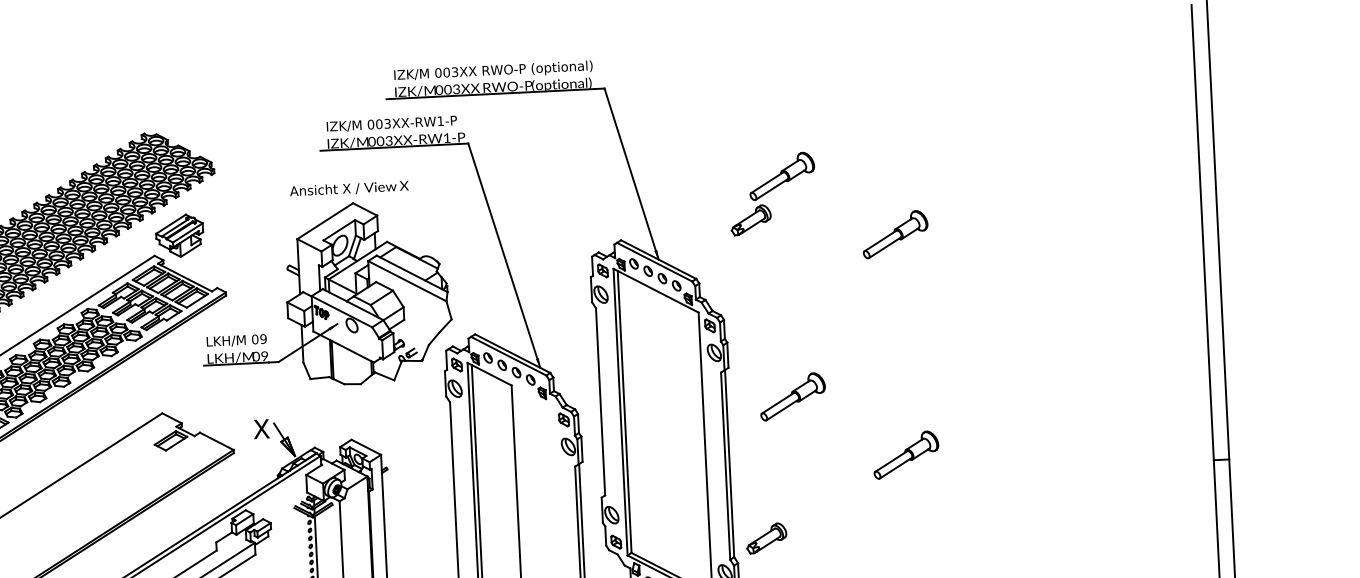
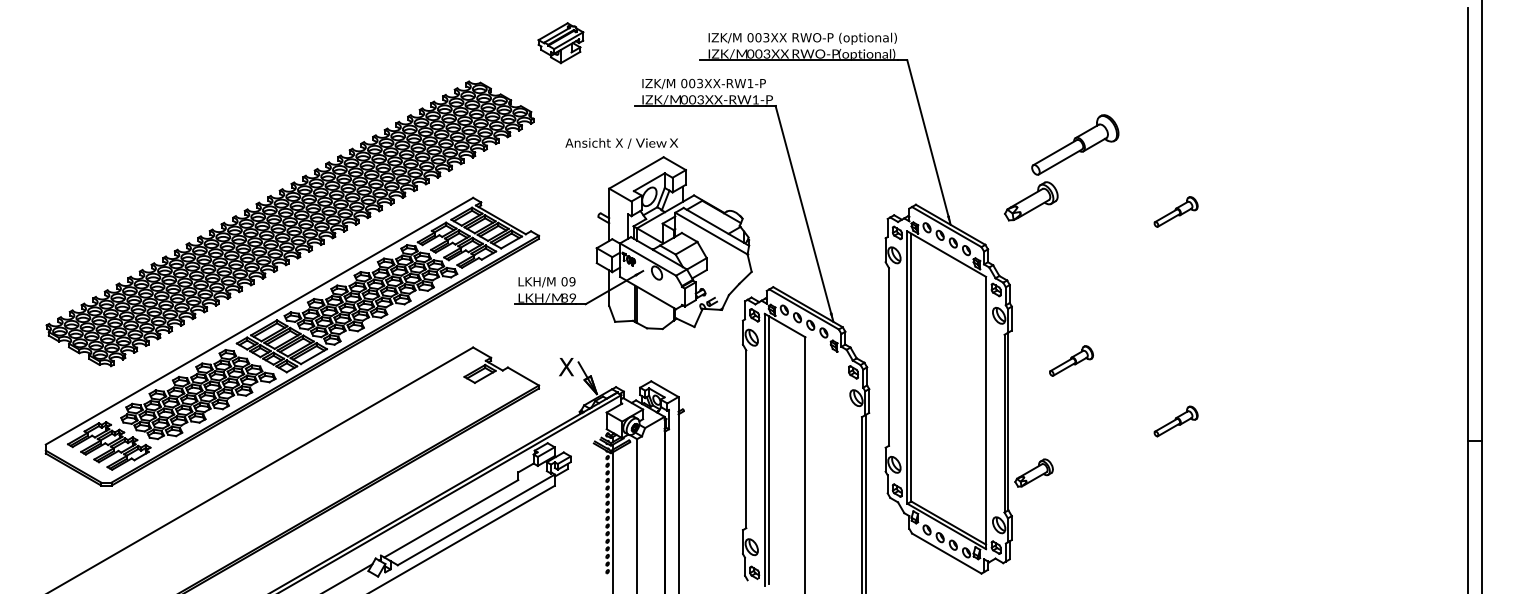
text: (349, 188) -> (621, 143), moved
part: (772, 193) -> (1061, 167), size x1.4
part: (894, 234) -> (1175, 211), size x0.7
part: (179, 236) -> (560, 43), moved
text: (255, 357) -> (564, 298), 09 -> 89
part: (792, 396) -> (1071, 360), size x0.7
part: (905, 455) -> (1175, 421), size x0.7
part: (766, 537) -> (1033, 472), moved

